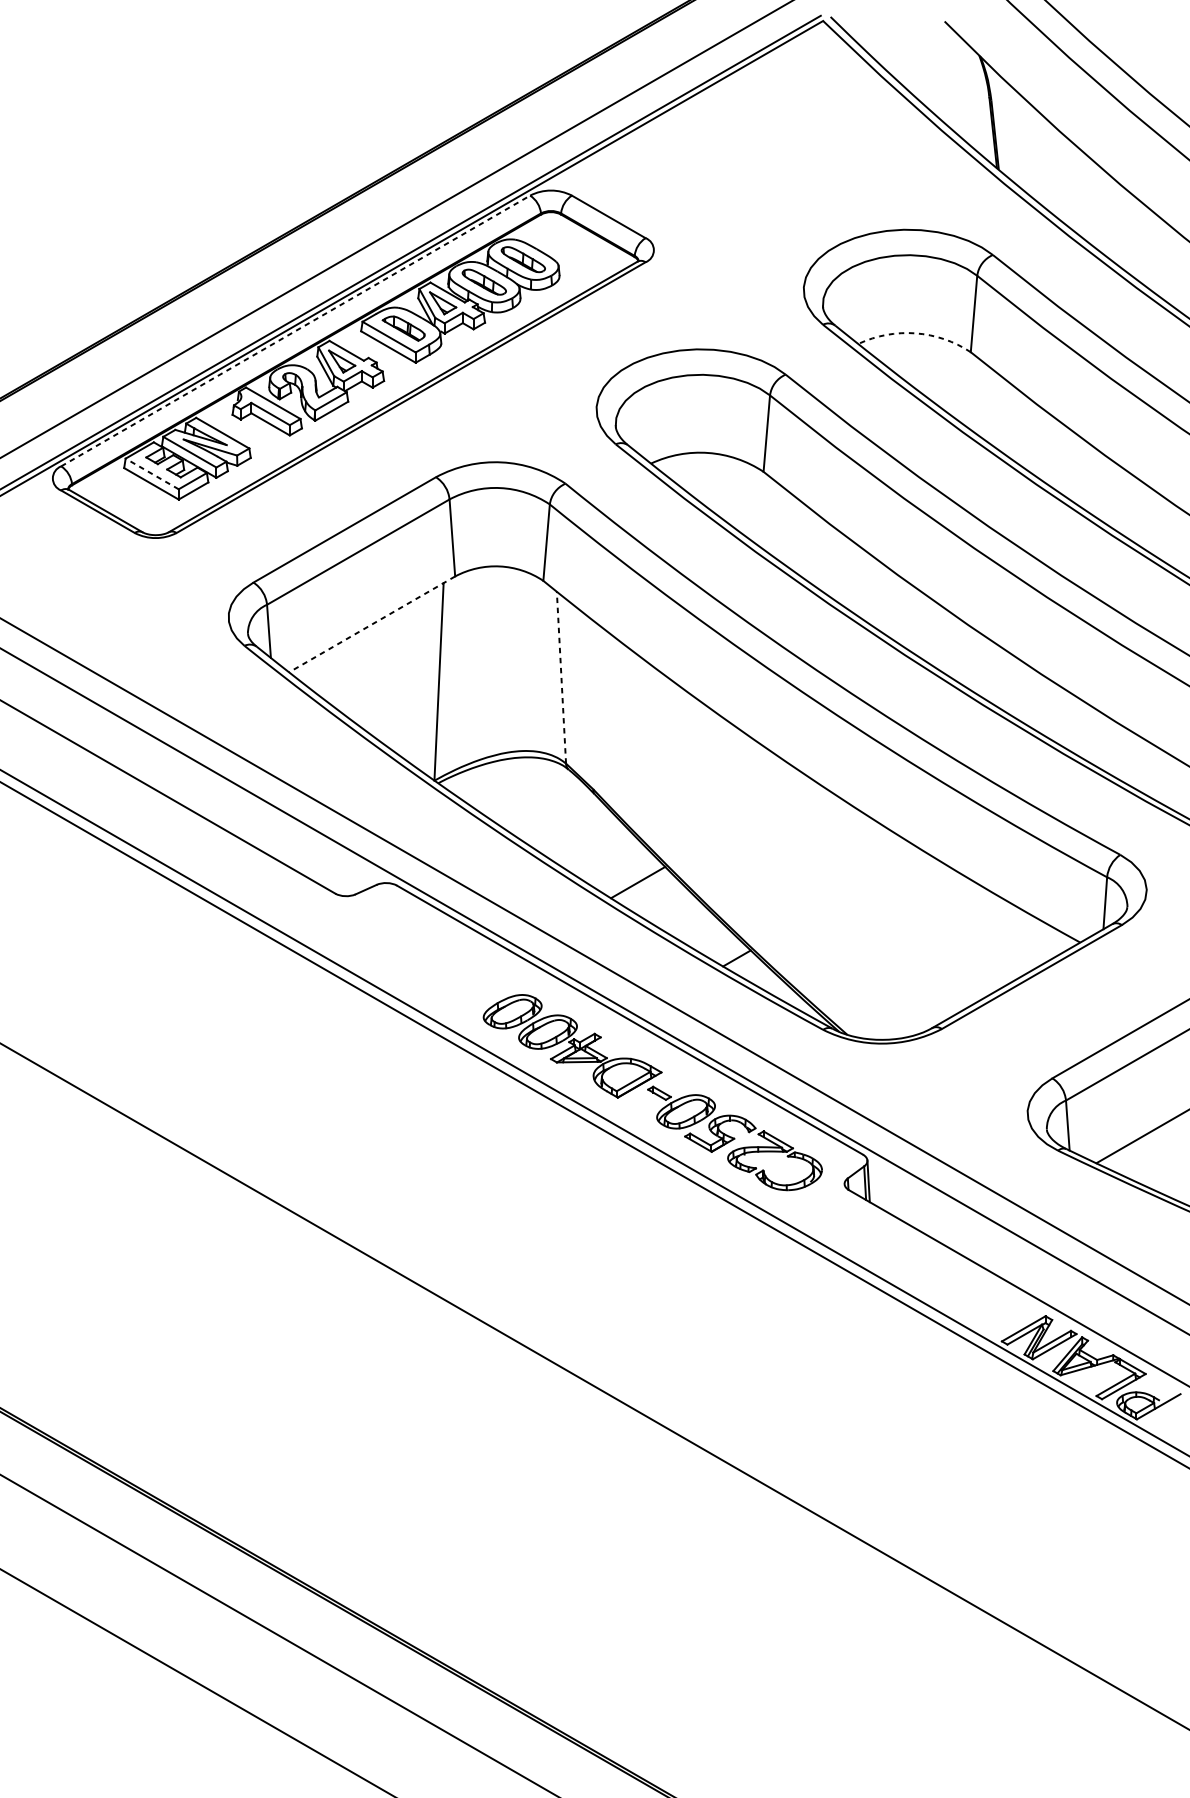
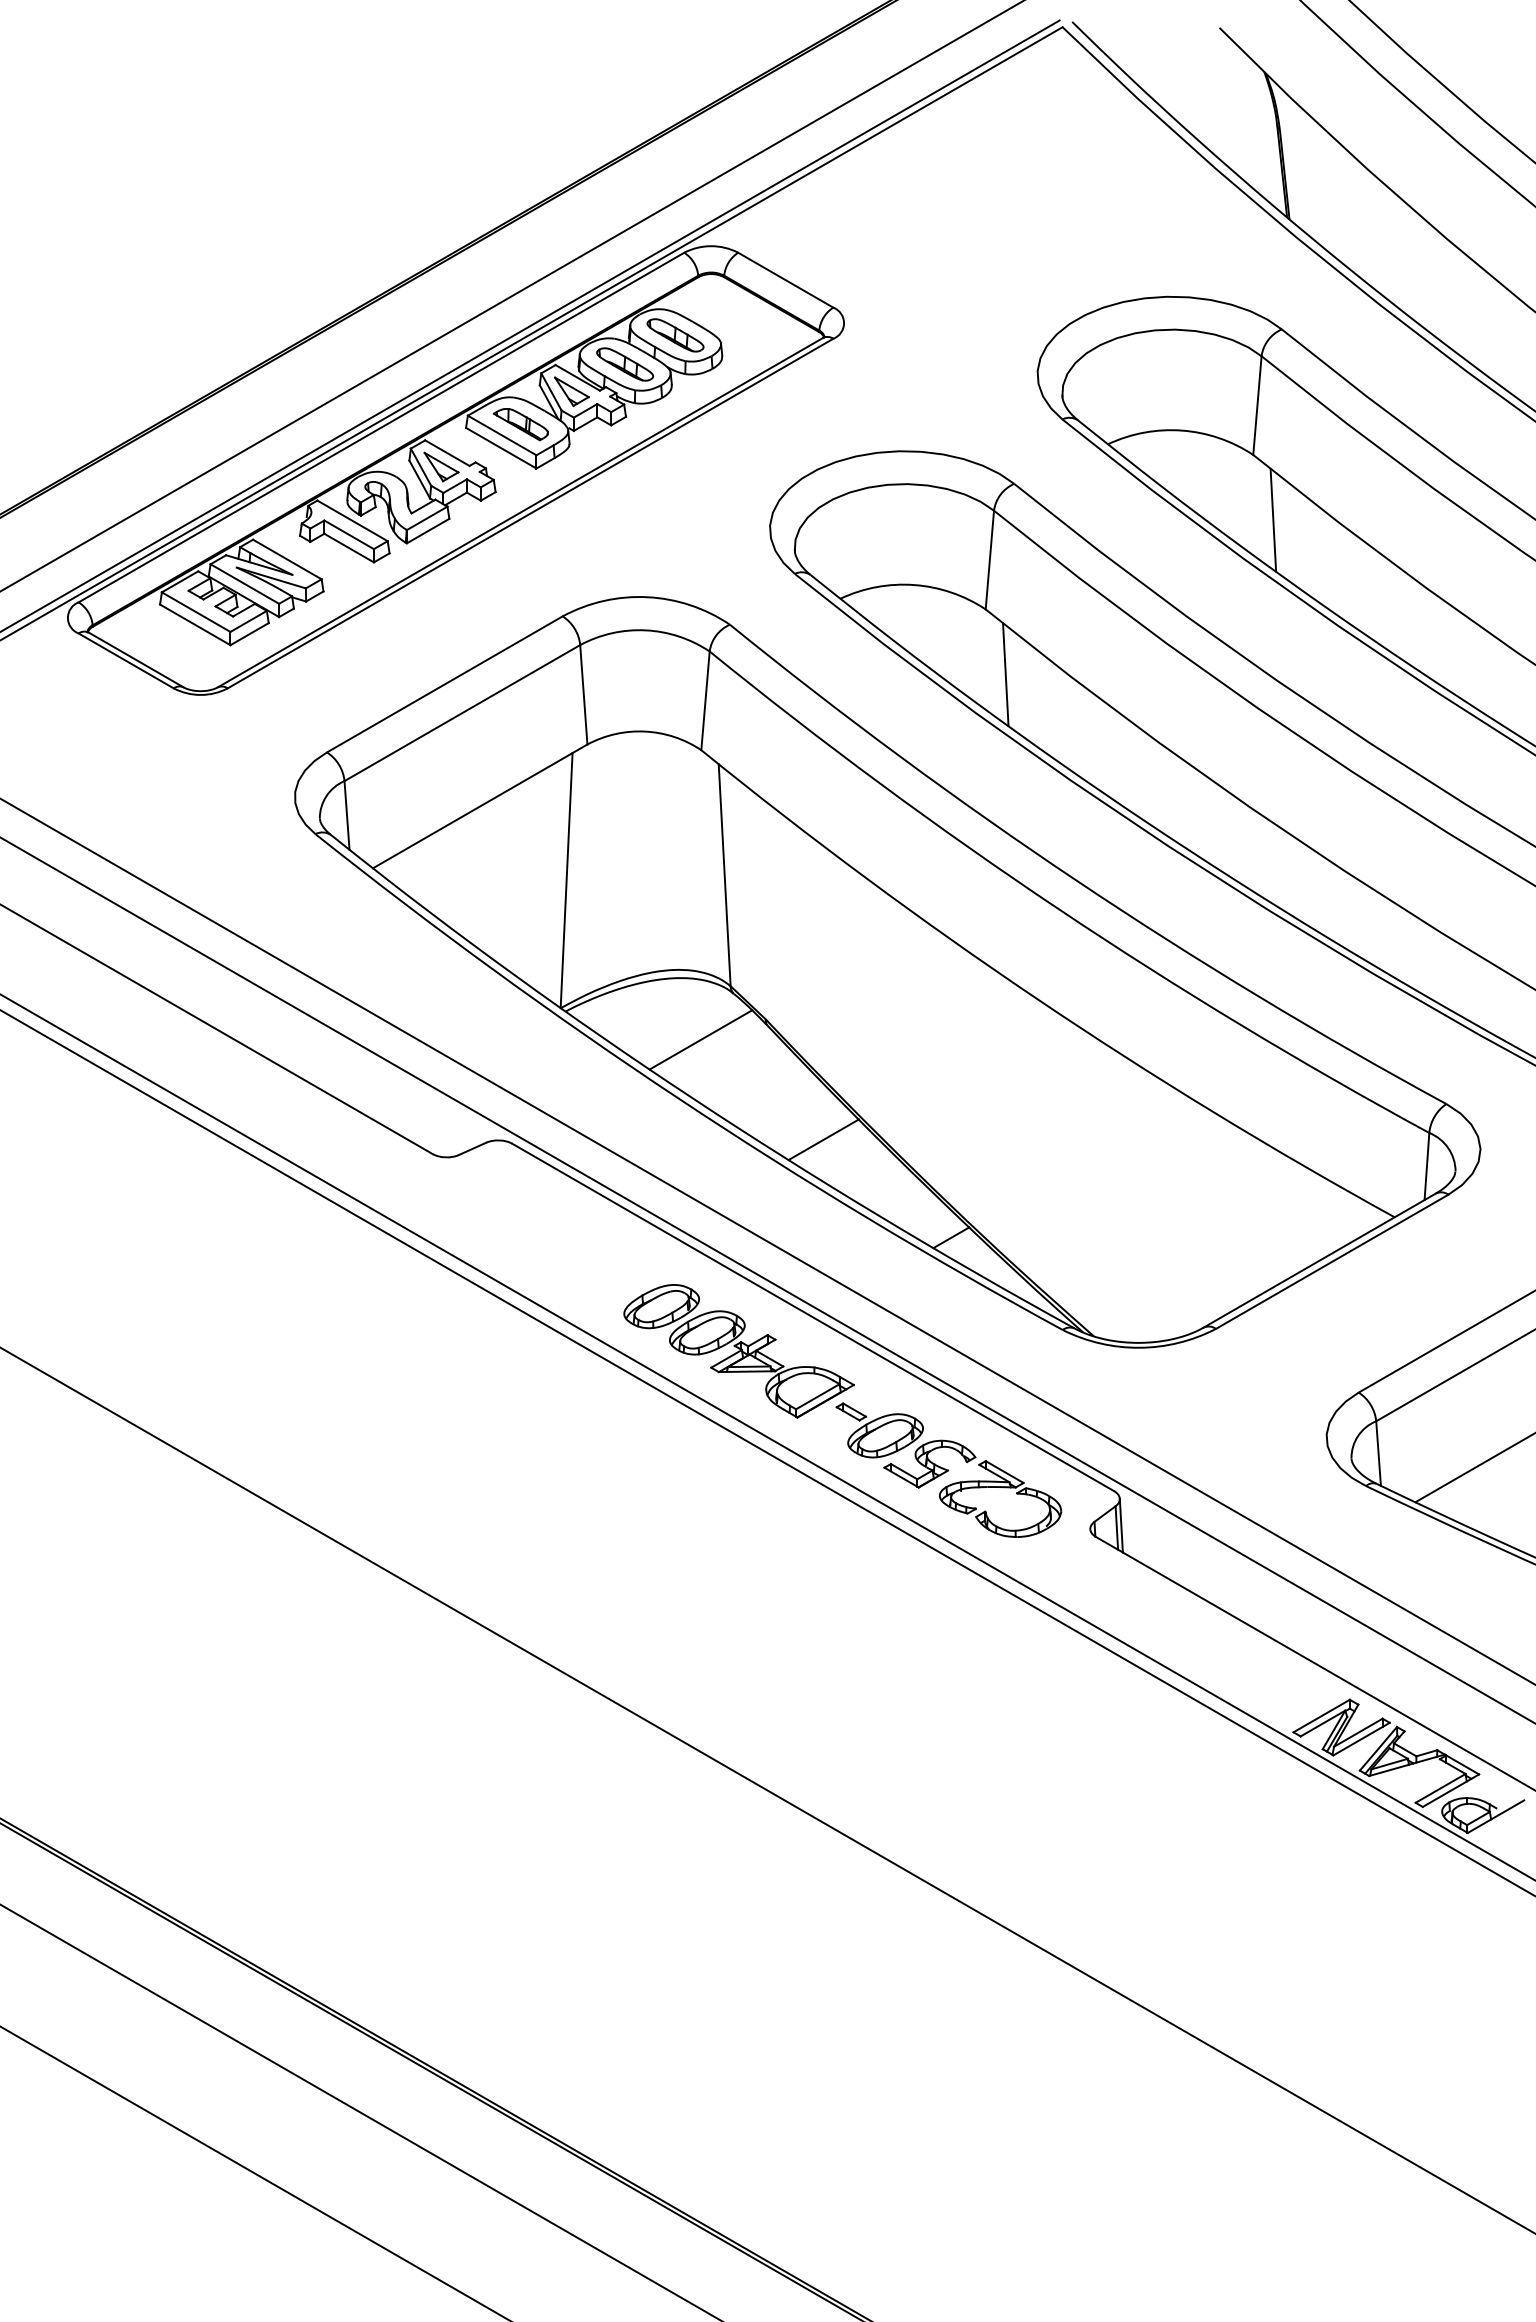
line: (295, 330) -> (381, 427), dashed -> solid
arc: (915, 333) -> (1182, 430), dashed -> solid
line: (986, 402) -> (1273, 519), added
line: (152, 474) -> (196, 612), dashed -> solid
line: (778, 522) -> (1005, 674), added
line: (372, 624) -> (480, 806), dashed -> solid
line: (561, 677) -> (724, 874), dashed -> solid
line: (542, 804) -> (700, 1039), added

